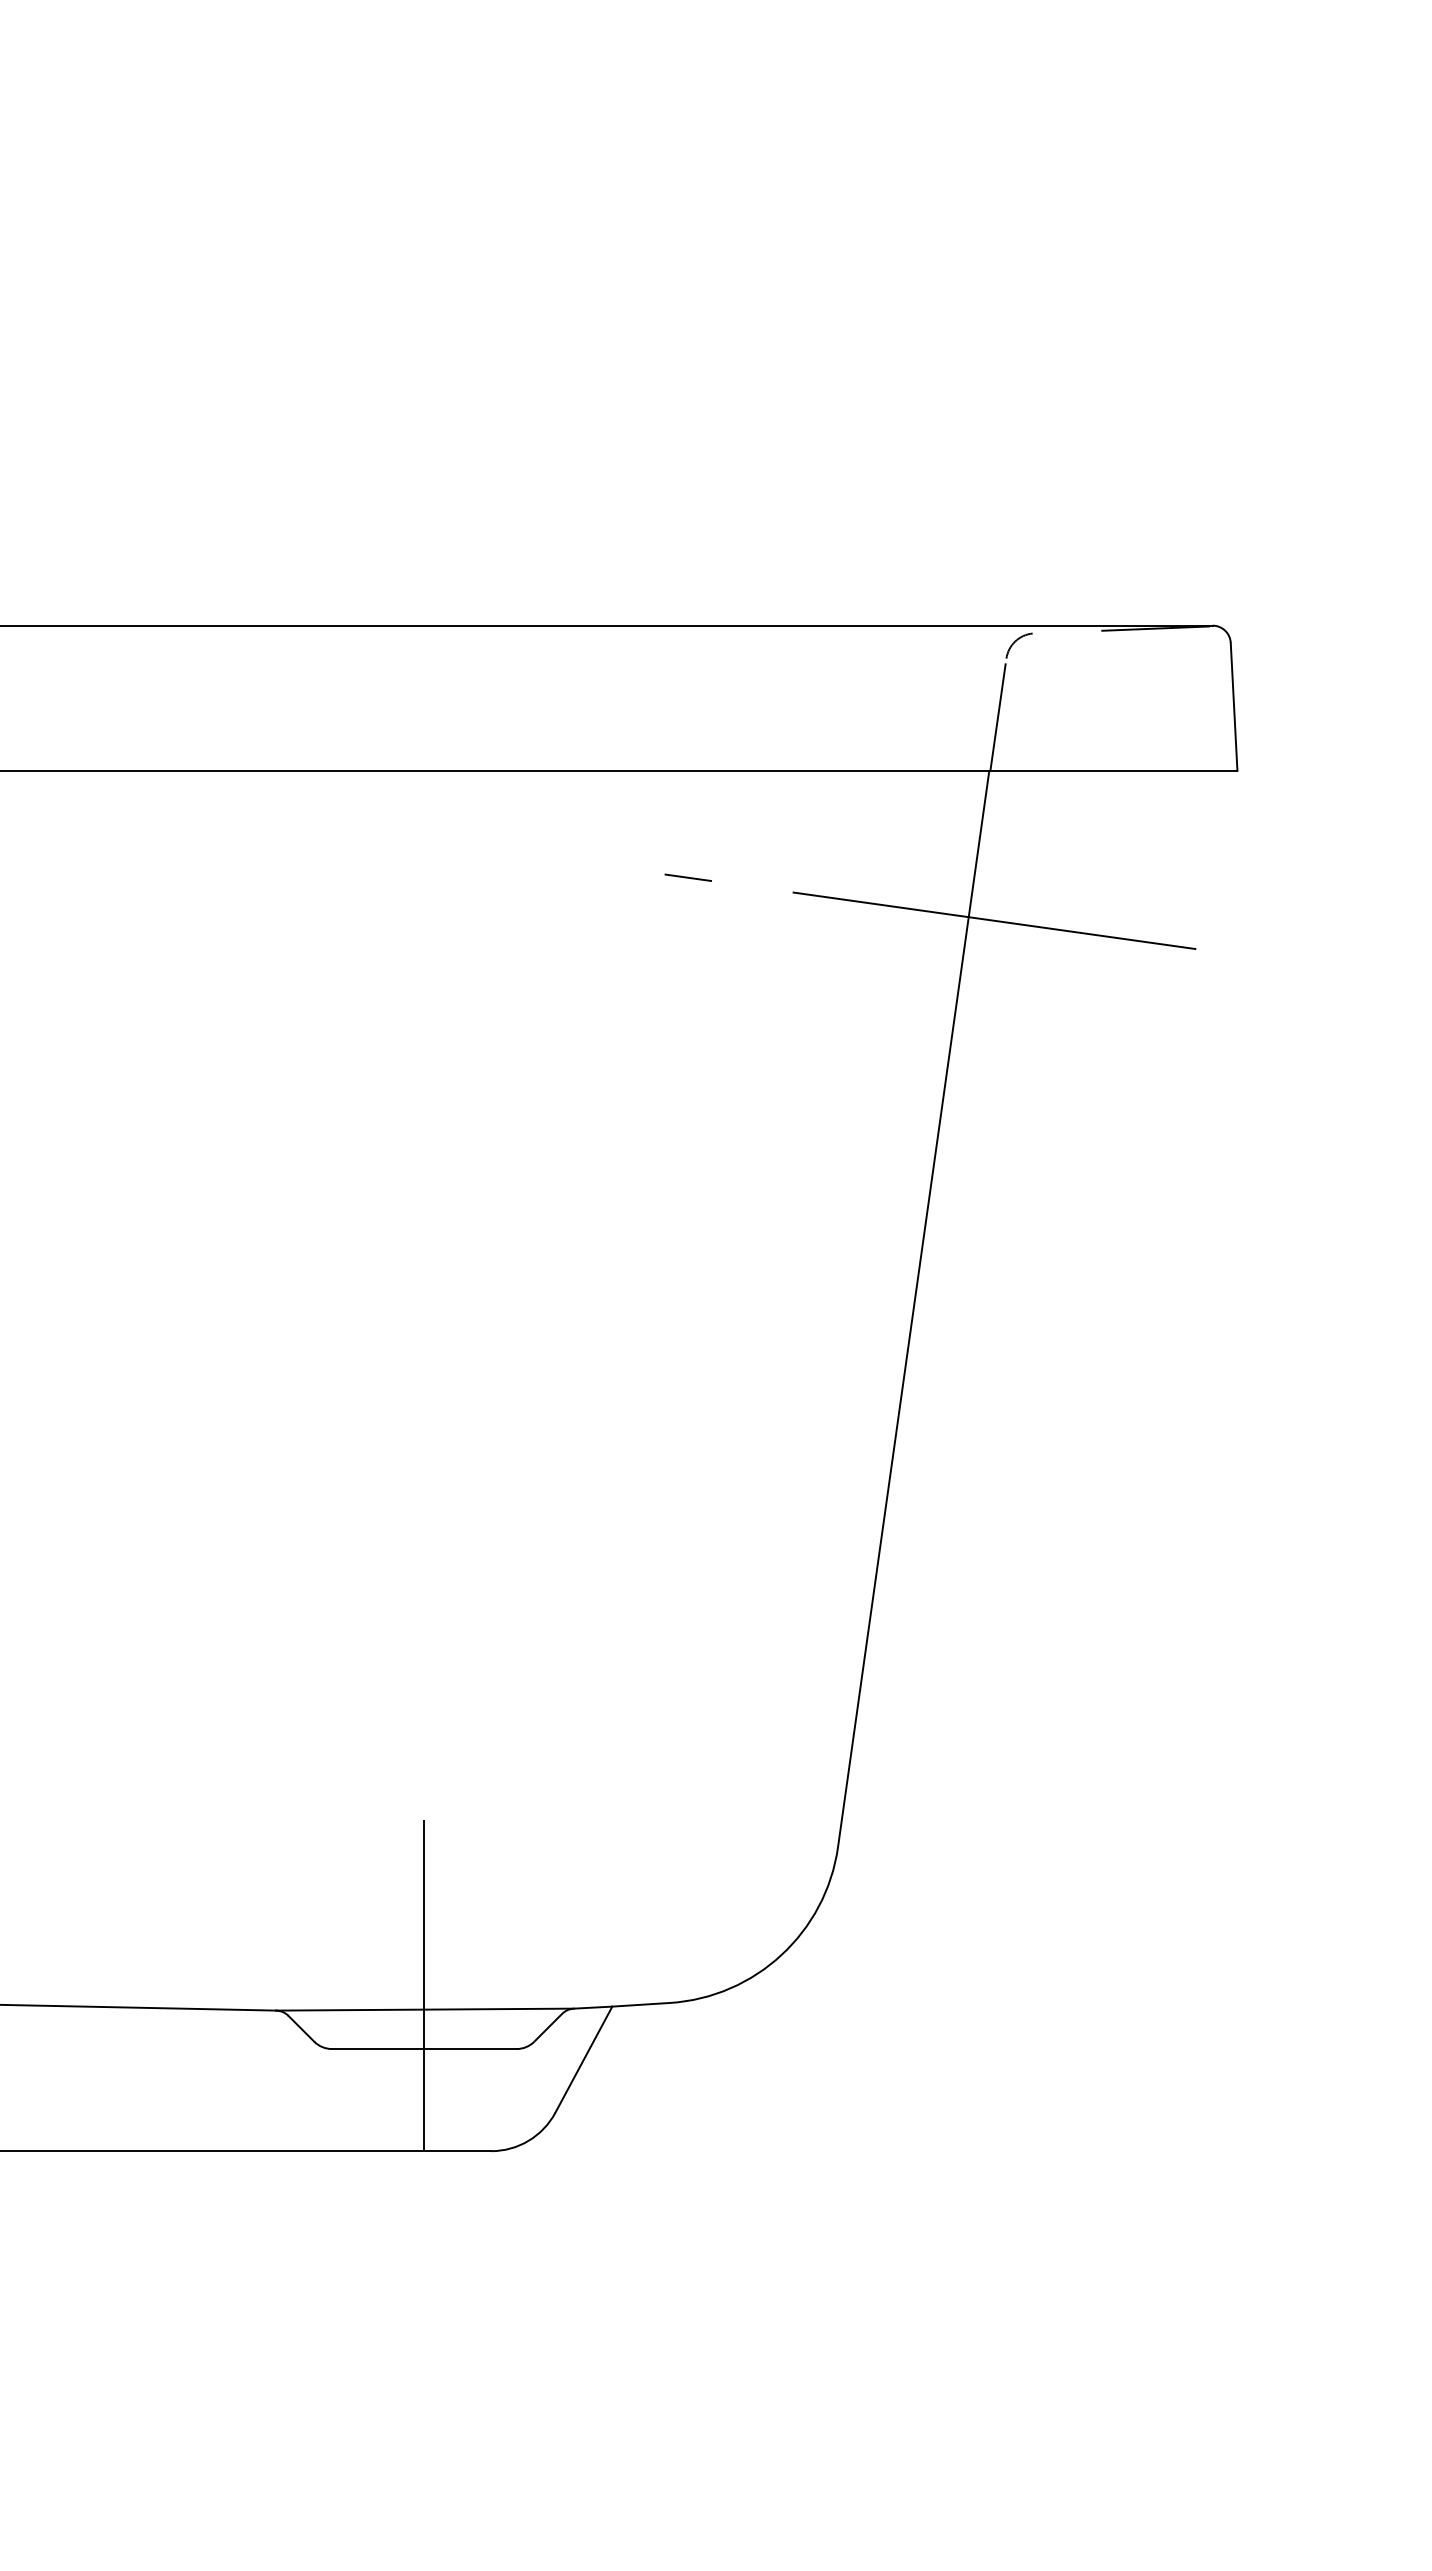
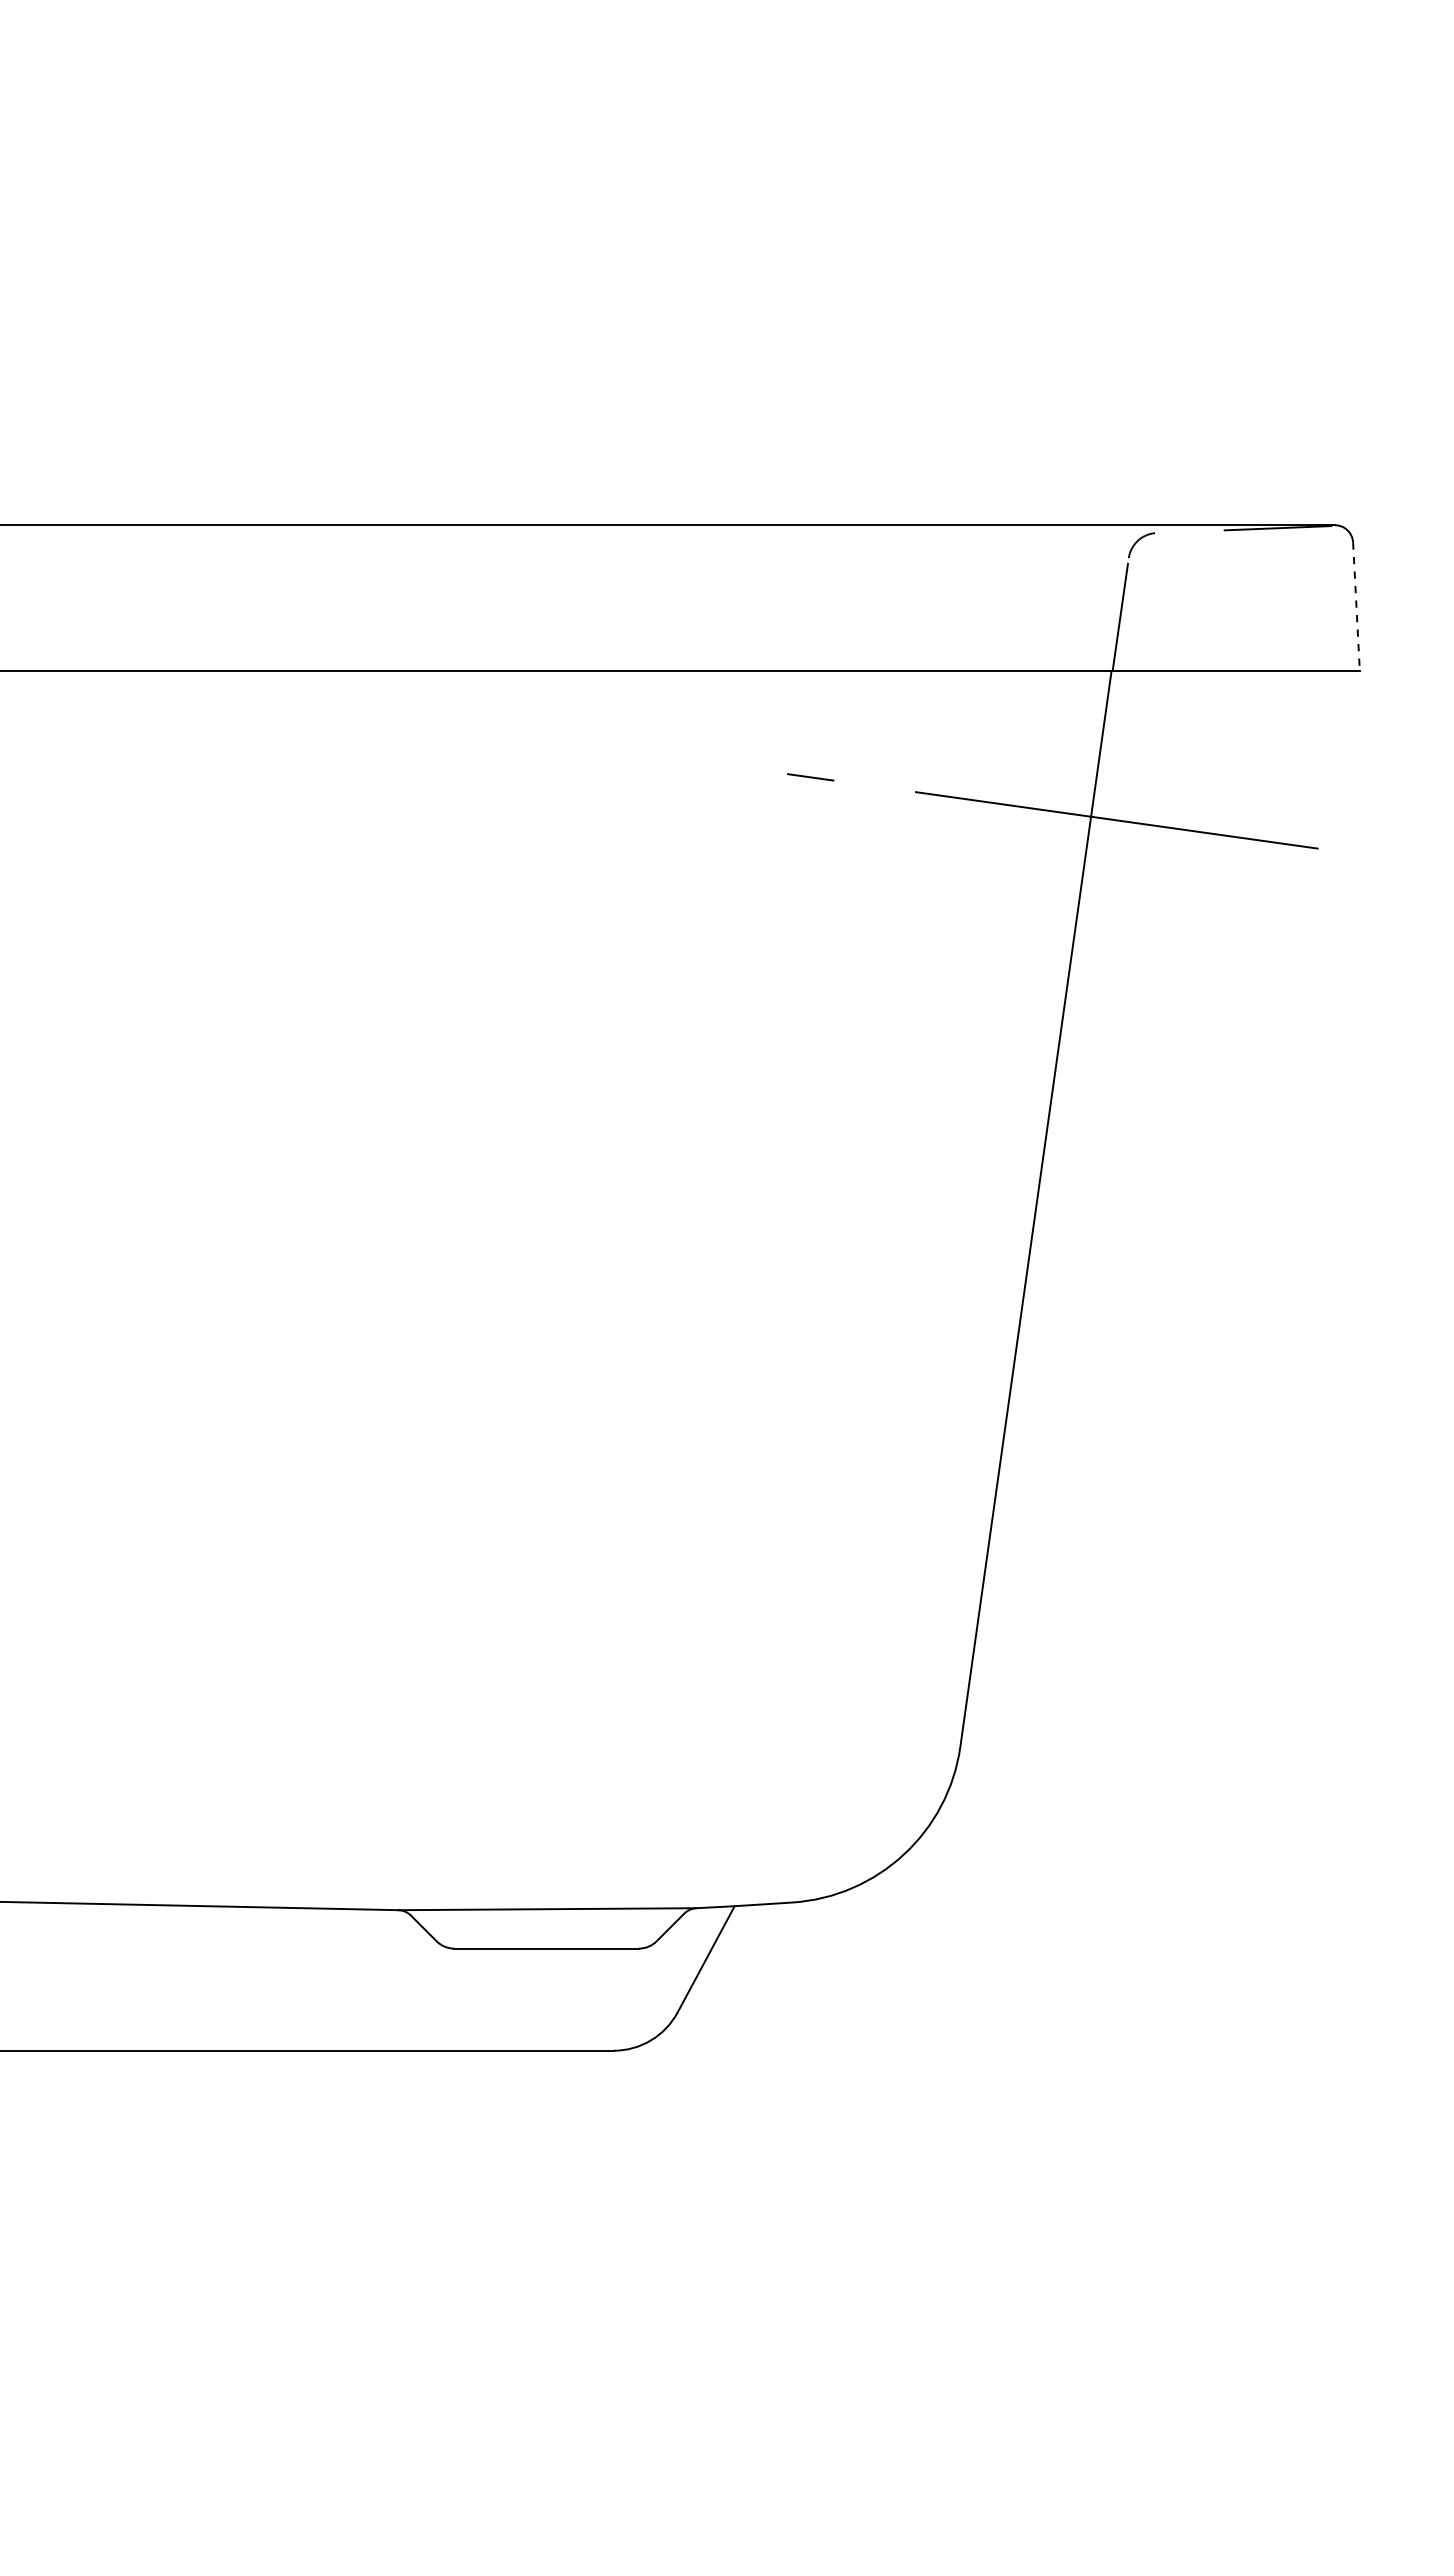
line: (1234, 706) -> (1356, 606), solid -> dashed
line: (424, 1984) -> (546, 1884), removed

